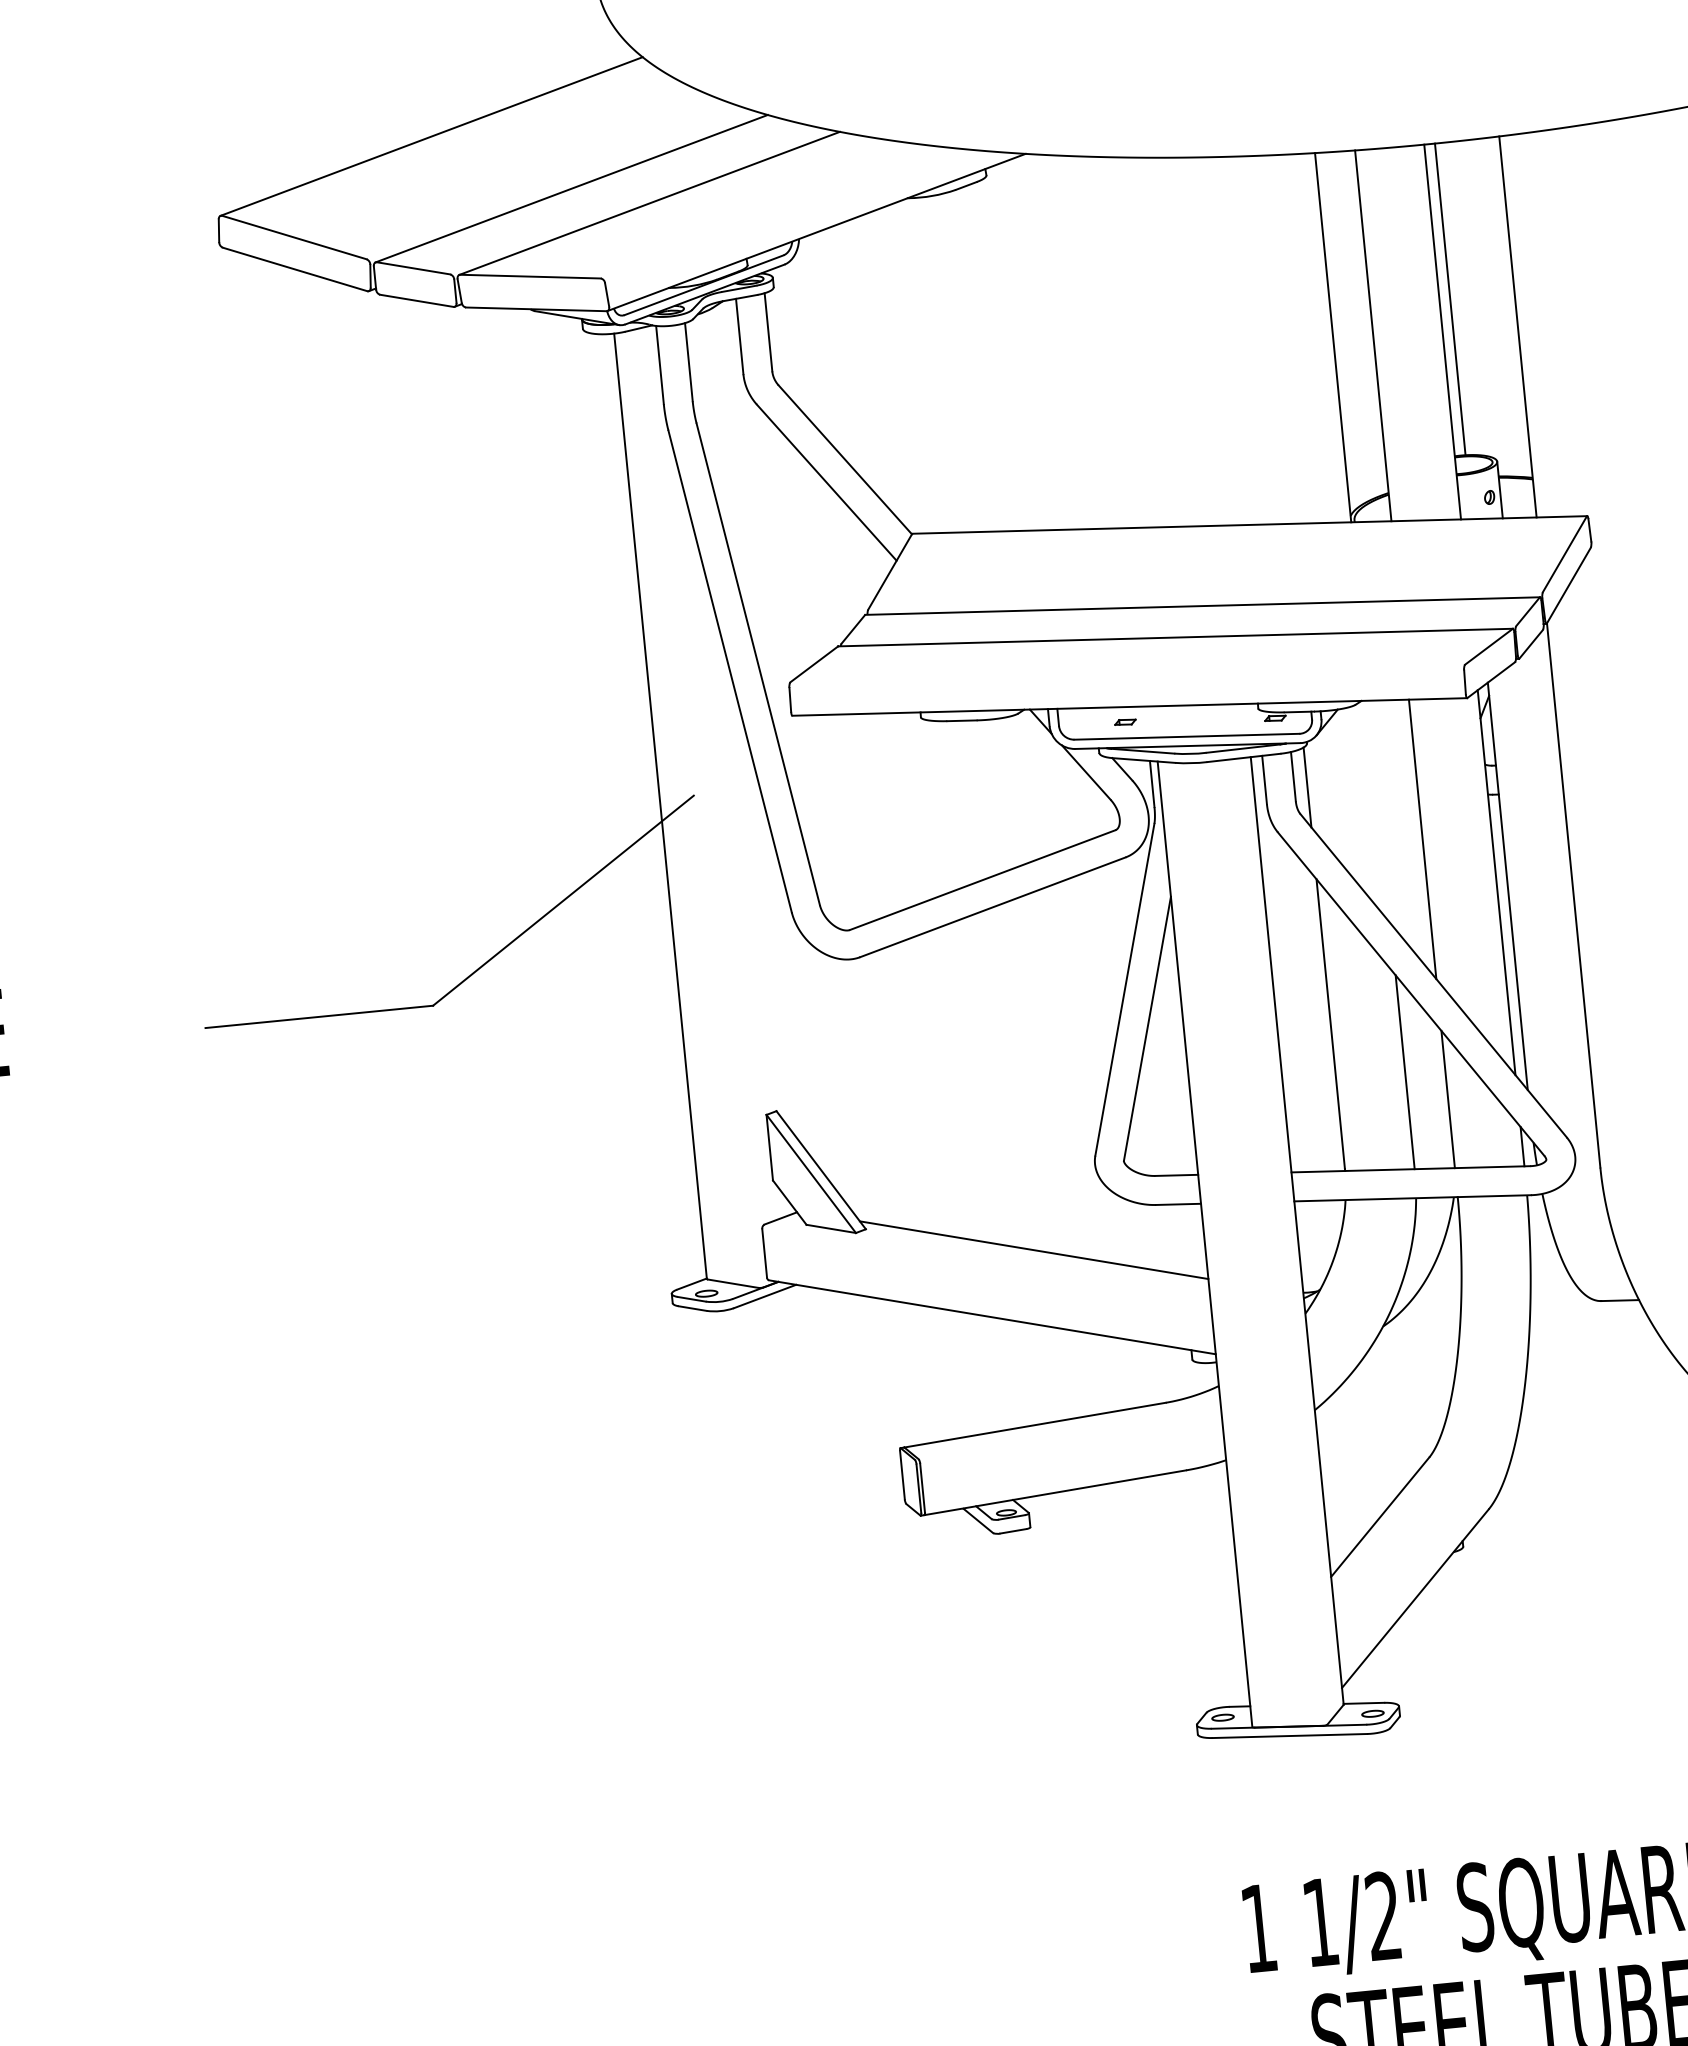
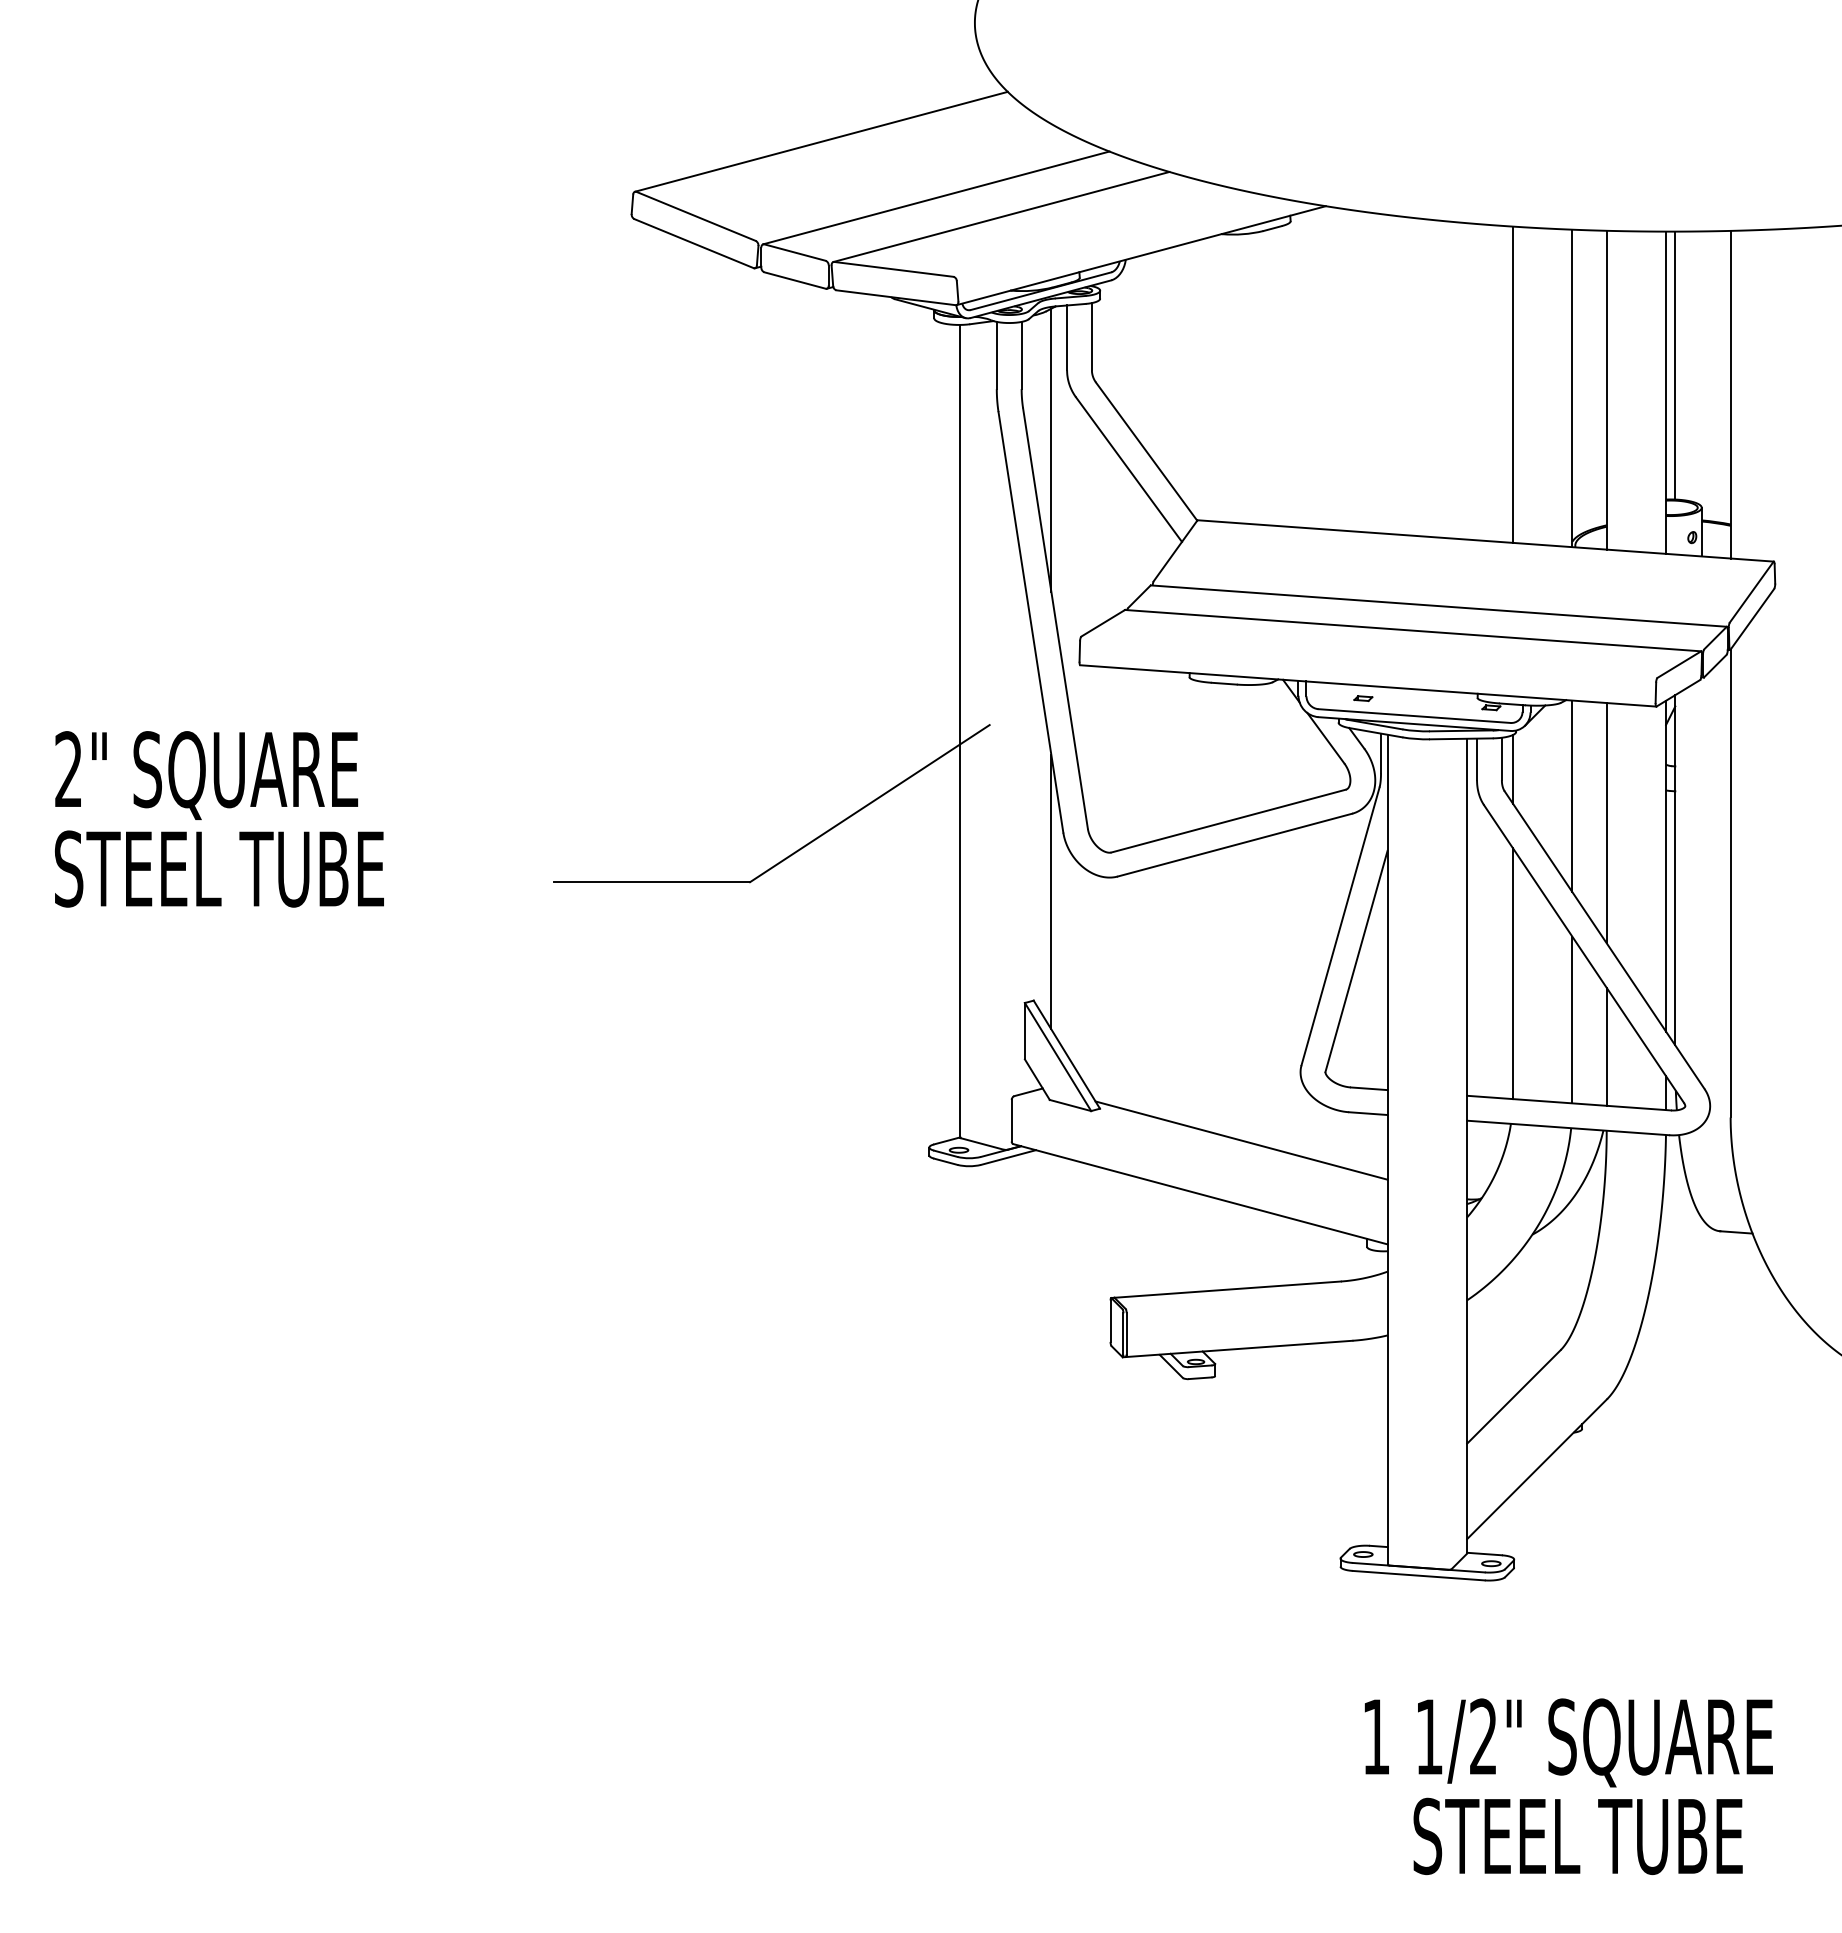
line: (1263, 339) -> (1512, 384), added
line: (734, 468) -> (1051, 449), added
line: (1379, 812) -> (1572, 796), added
line: (784, 983) -> (1051, 892), added

